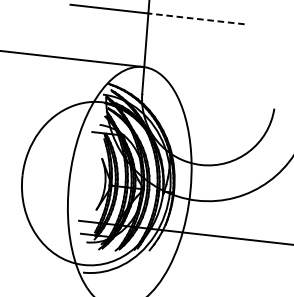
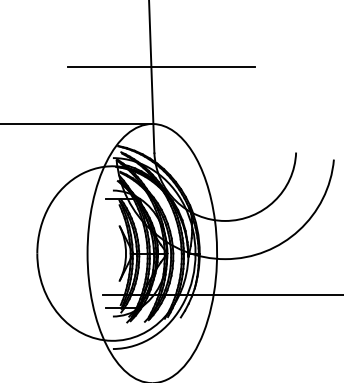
line: (197, 18) -> (203, 66), dashed -> solid

